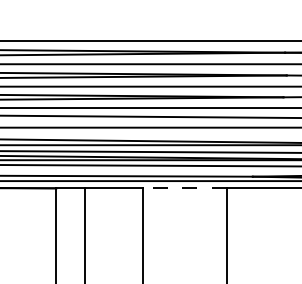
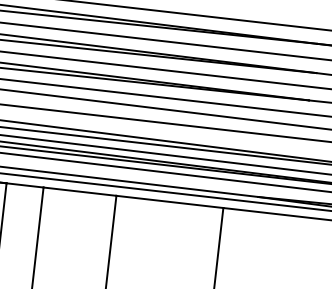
line: (184, 188) -> (169, 202), dashed -> solid

